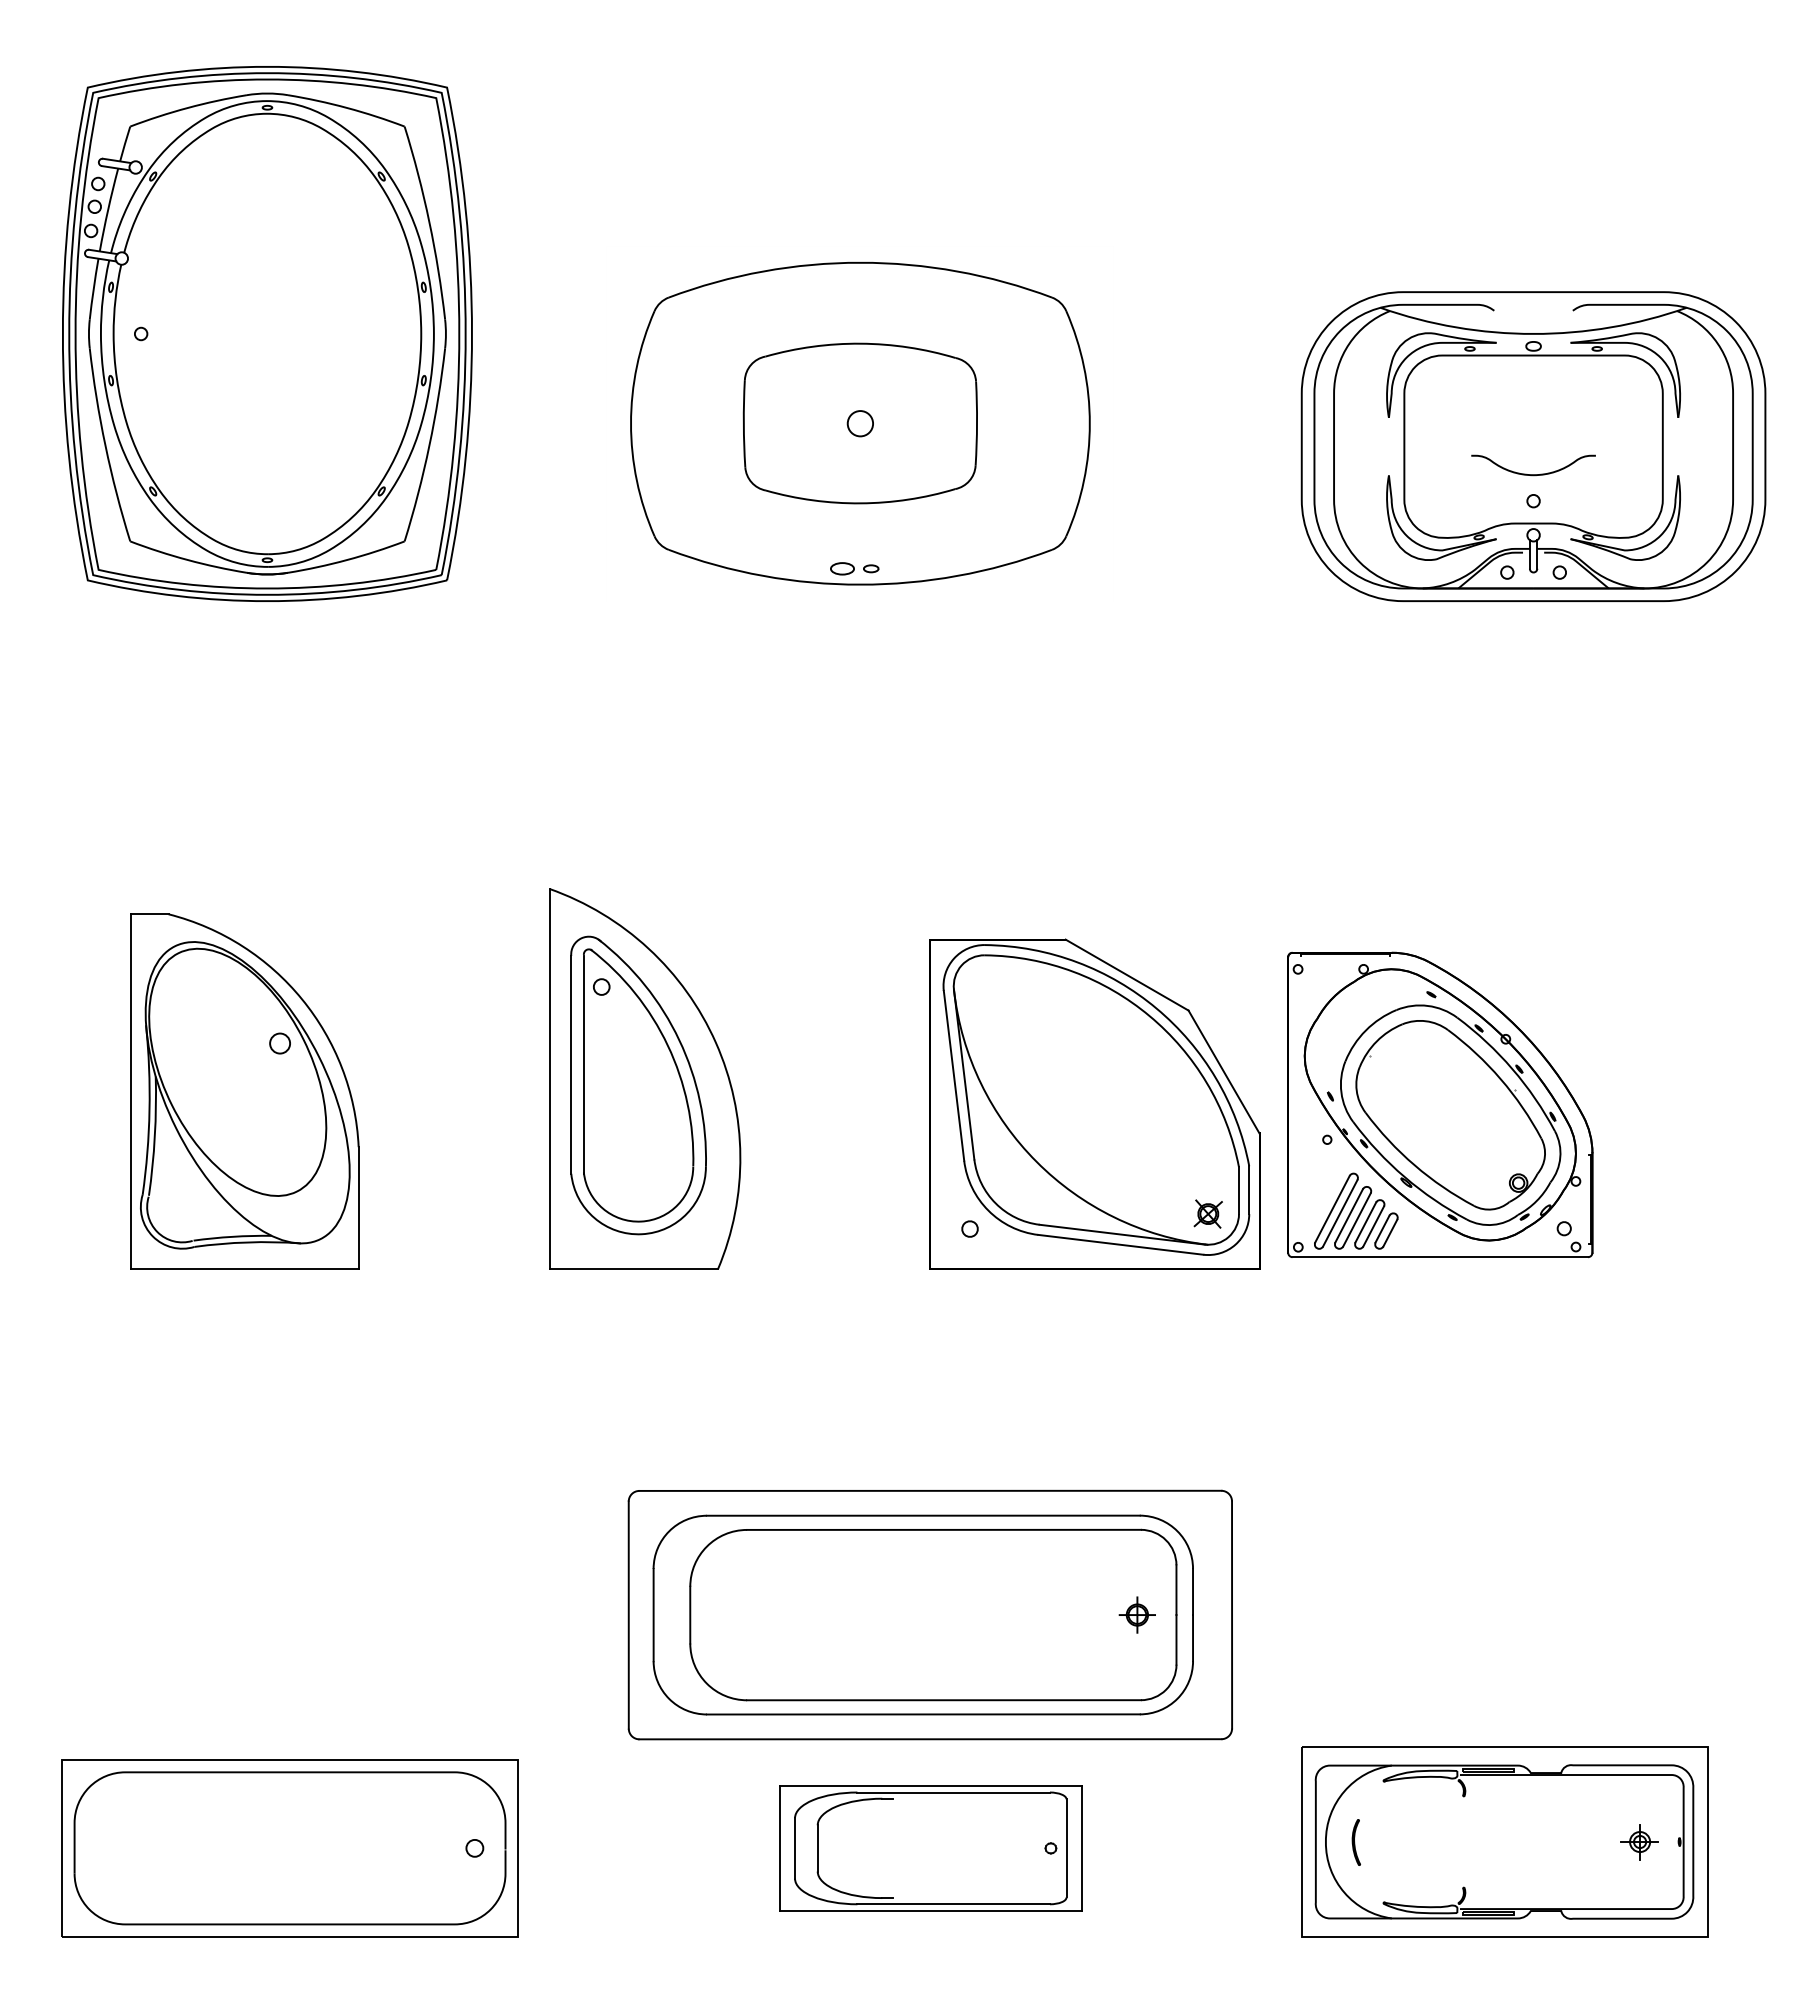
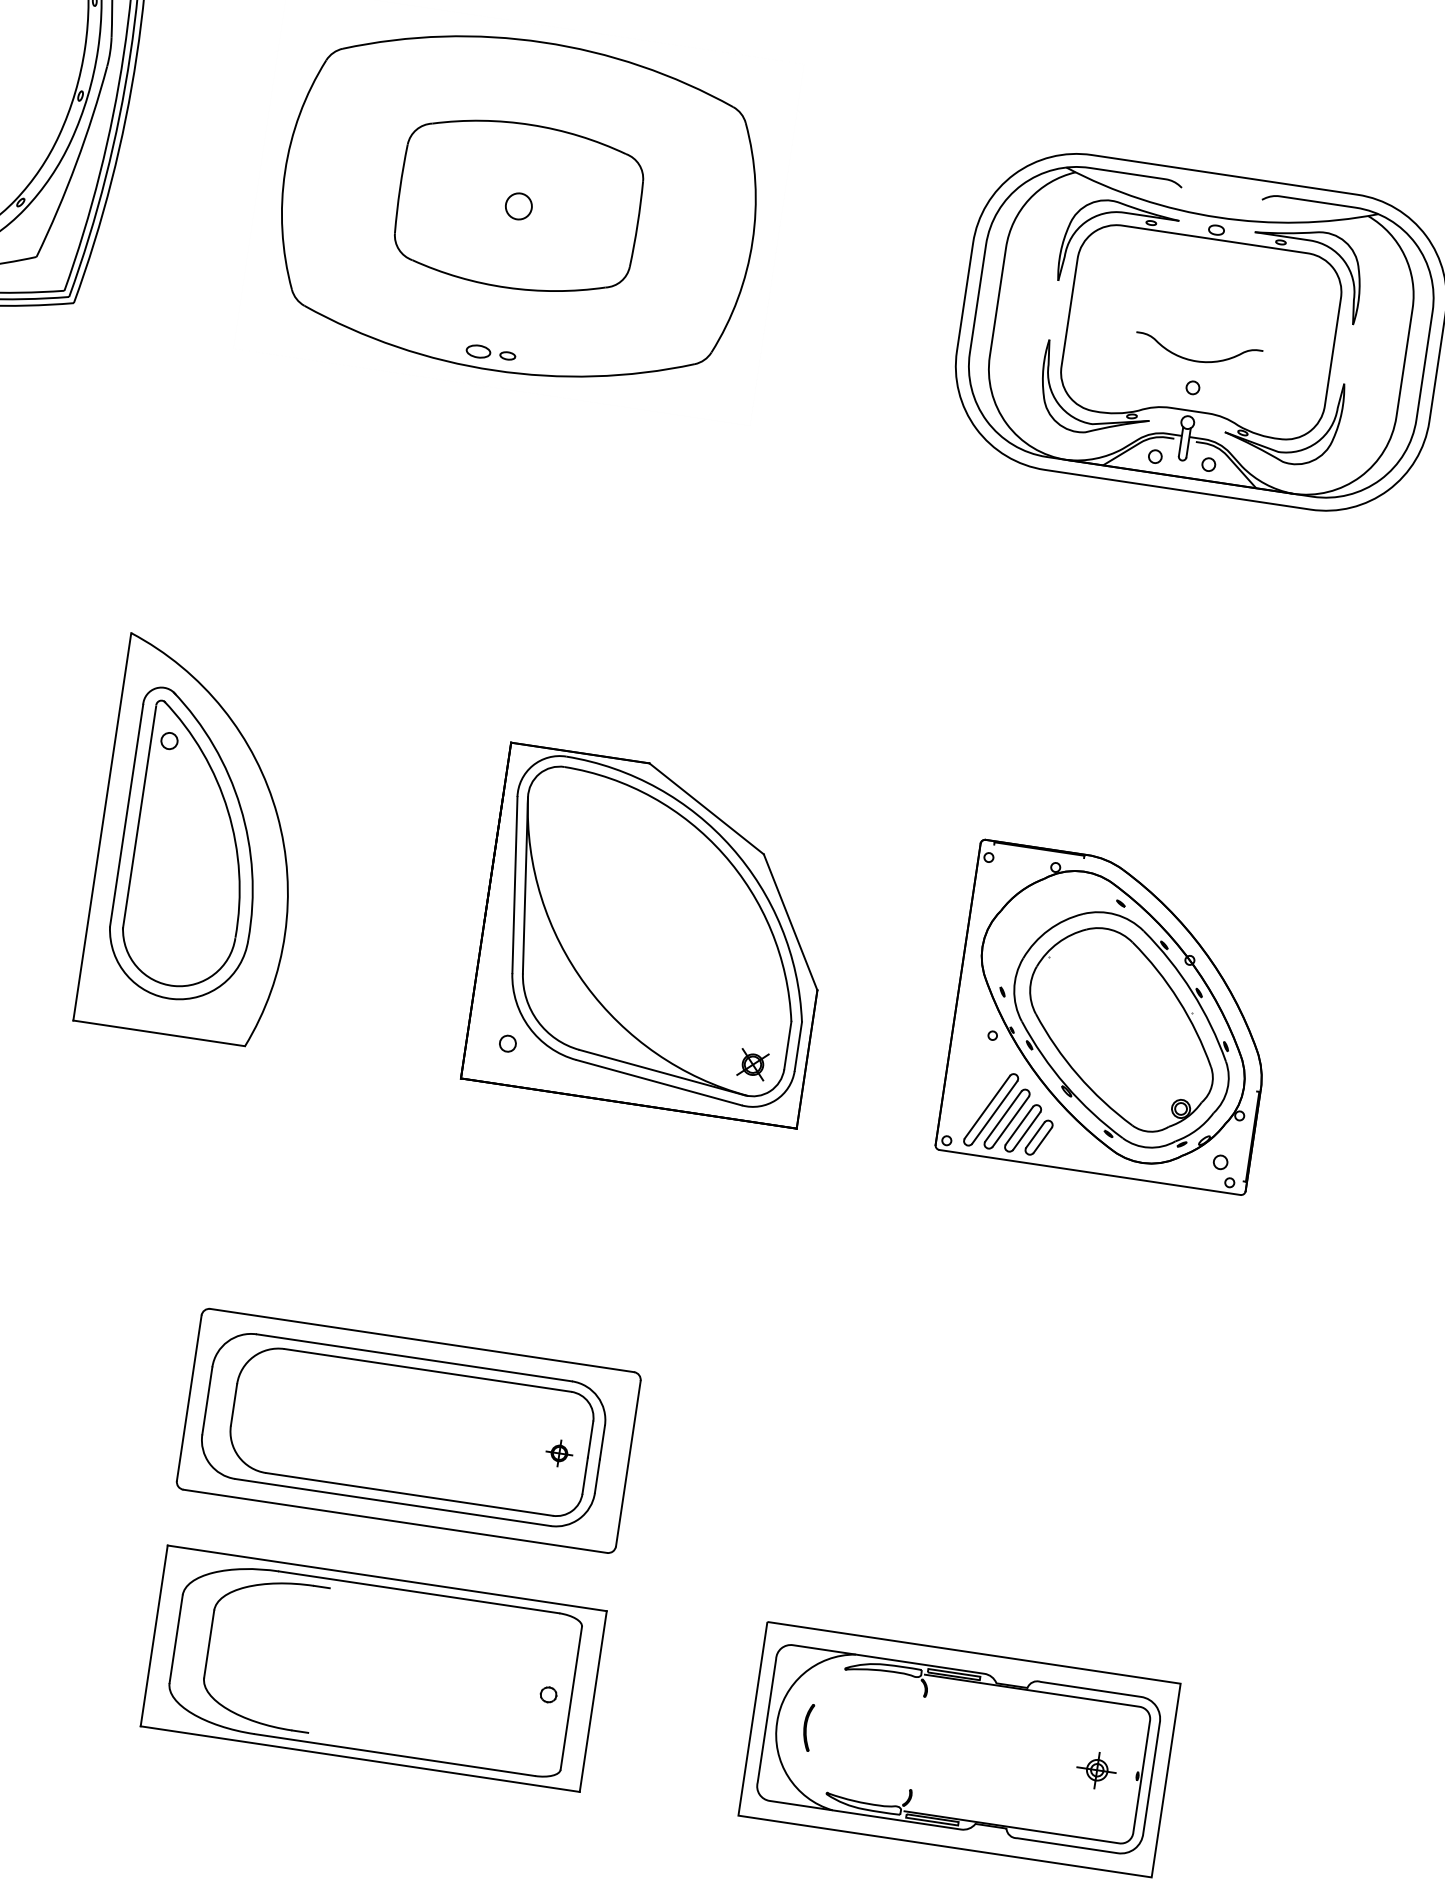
part: (1440, 1104) -> (1113, 1016), moved
part: (930, 1614) -> (408, 1430), size x0.71
part: (930, 1848) -> (373, 1668), size x1.43

